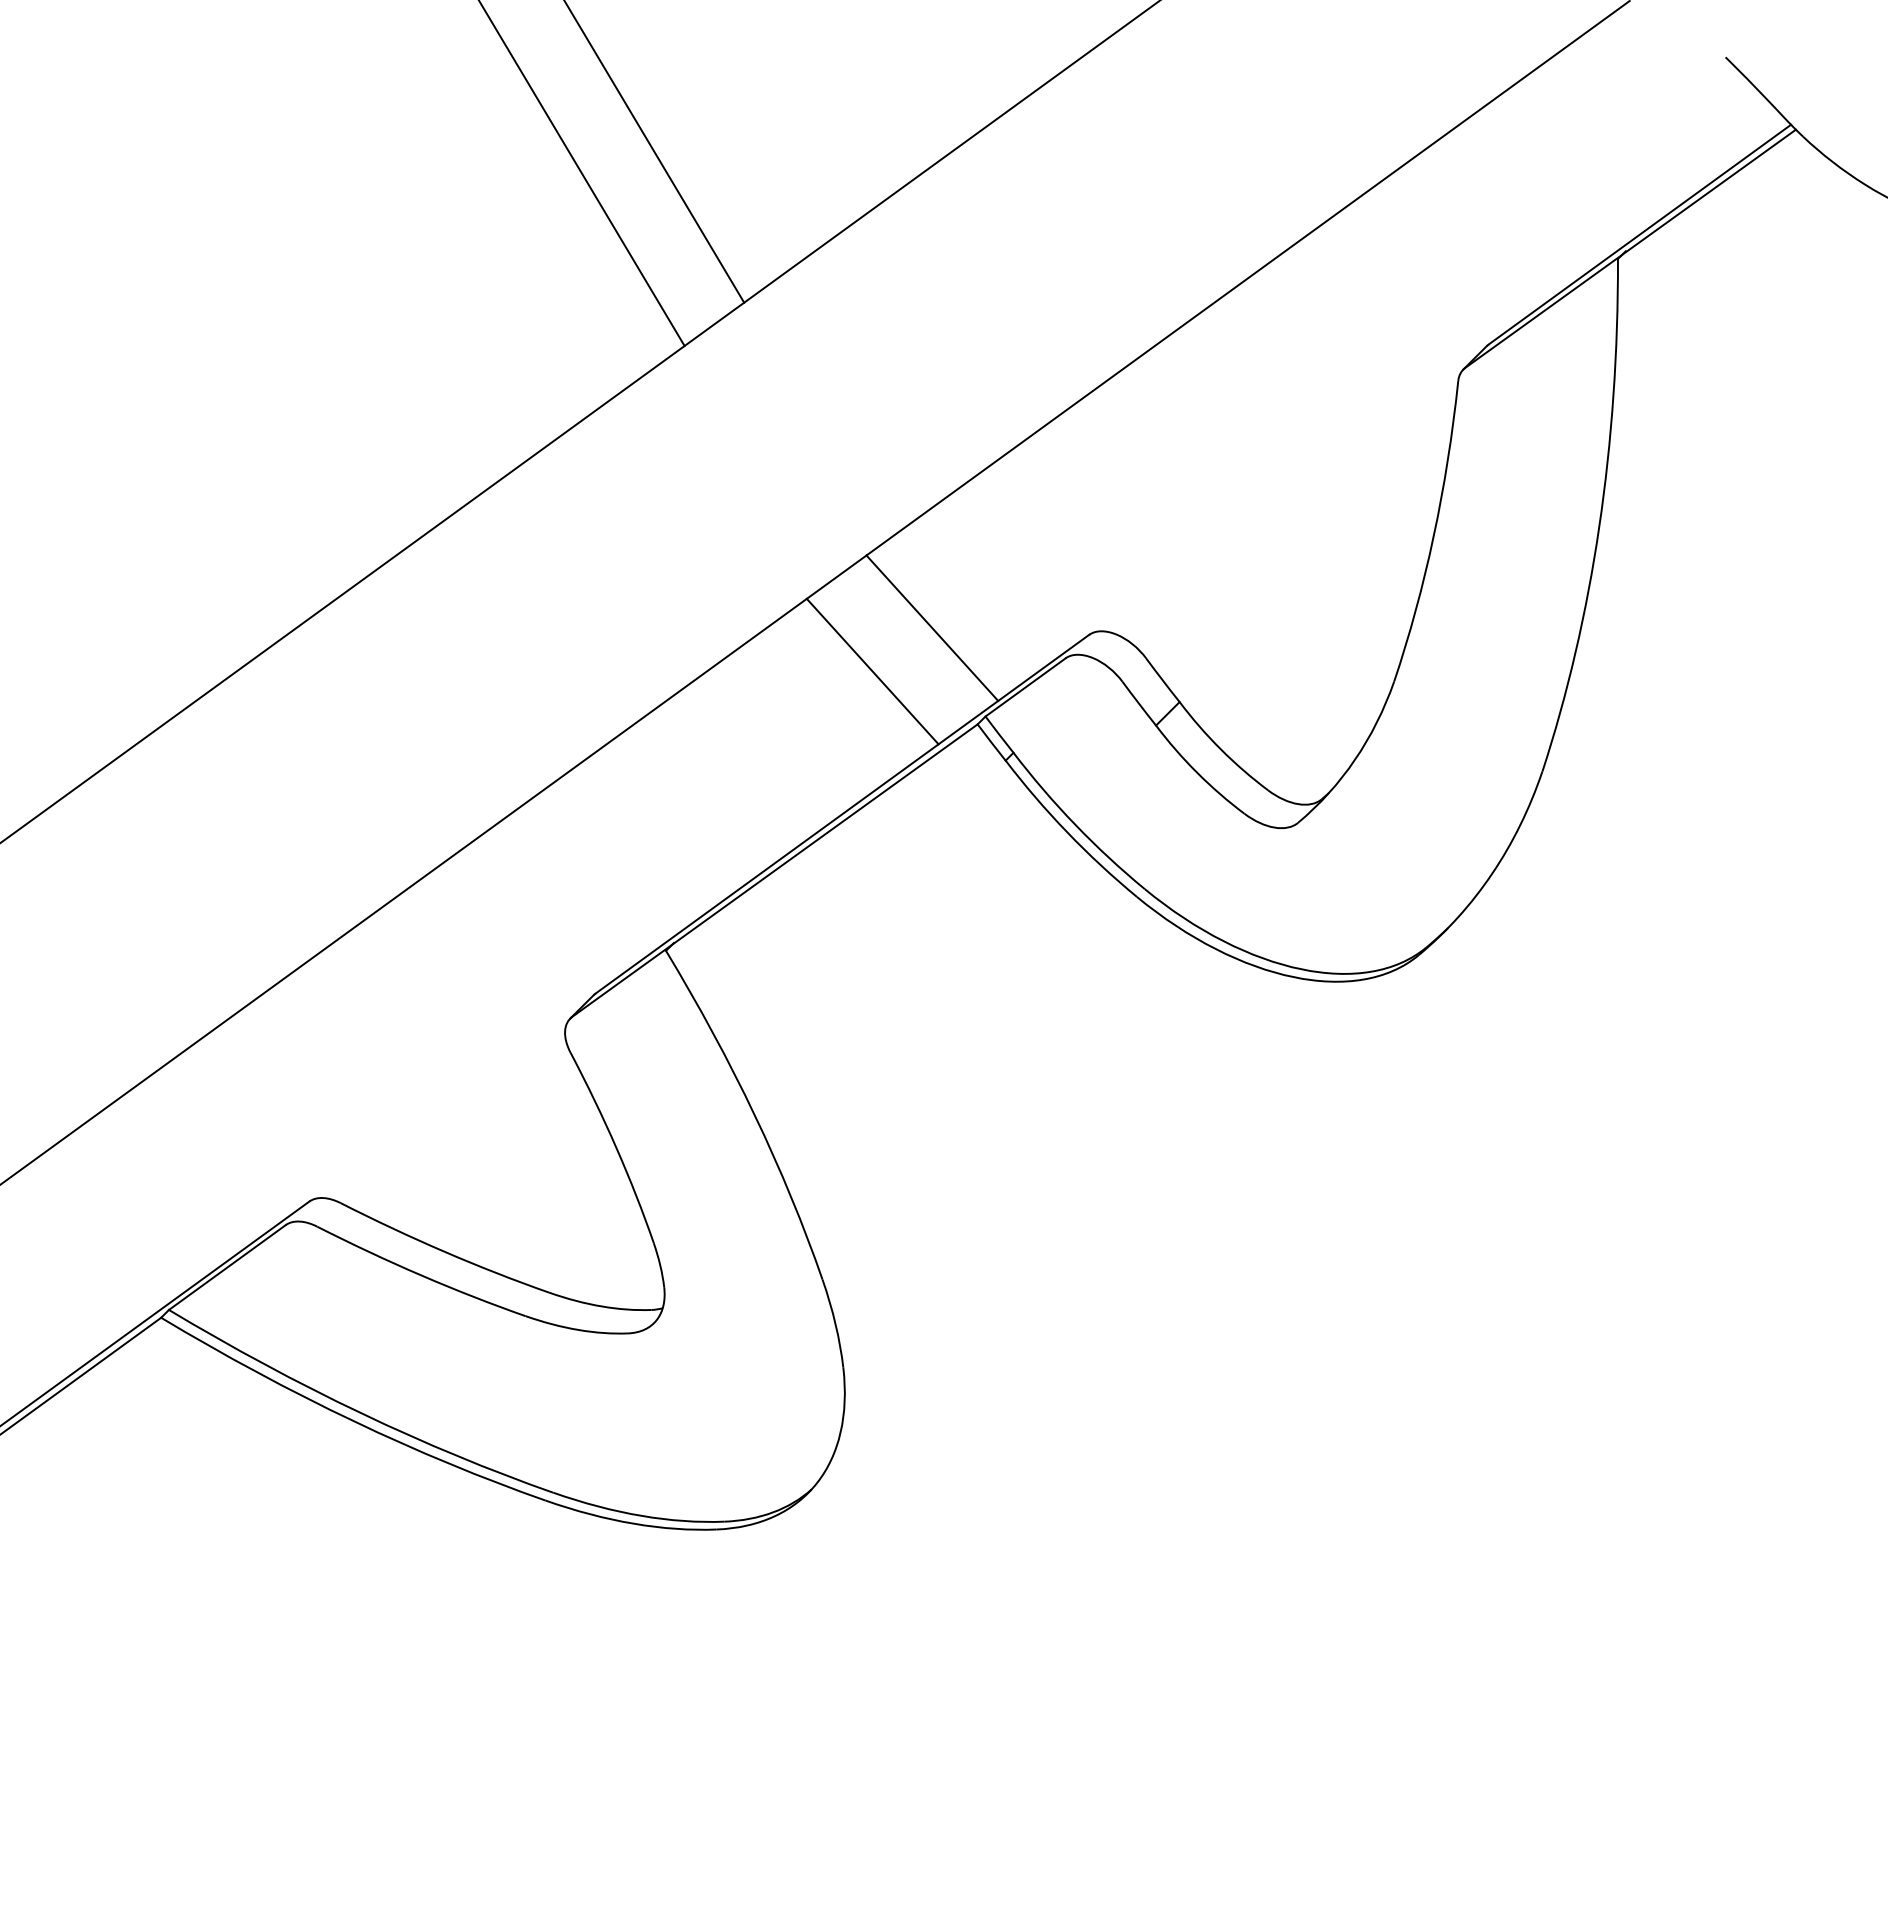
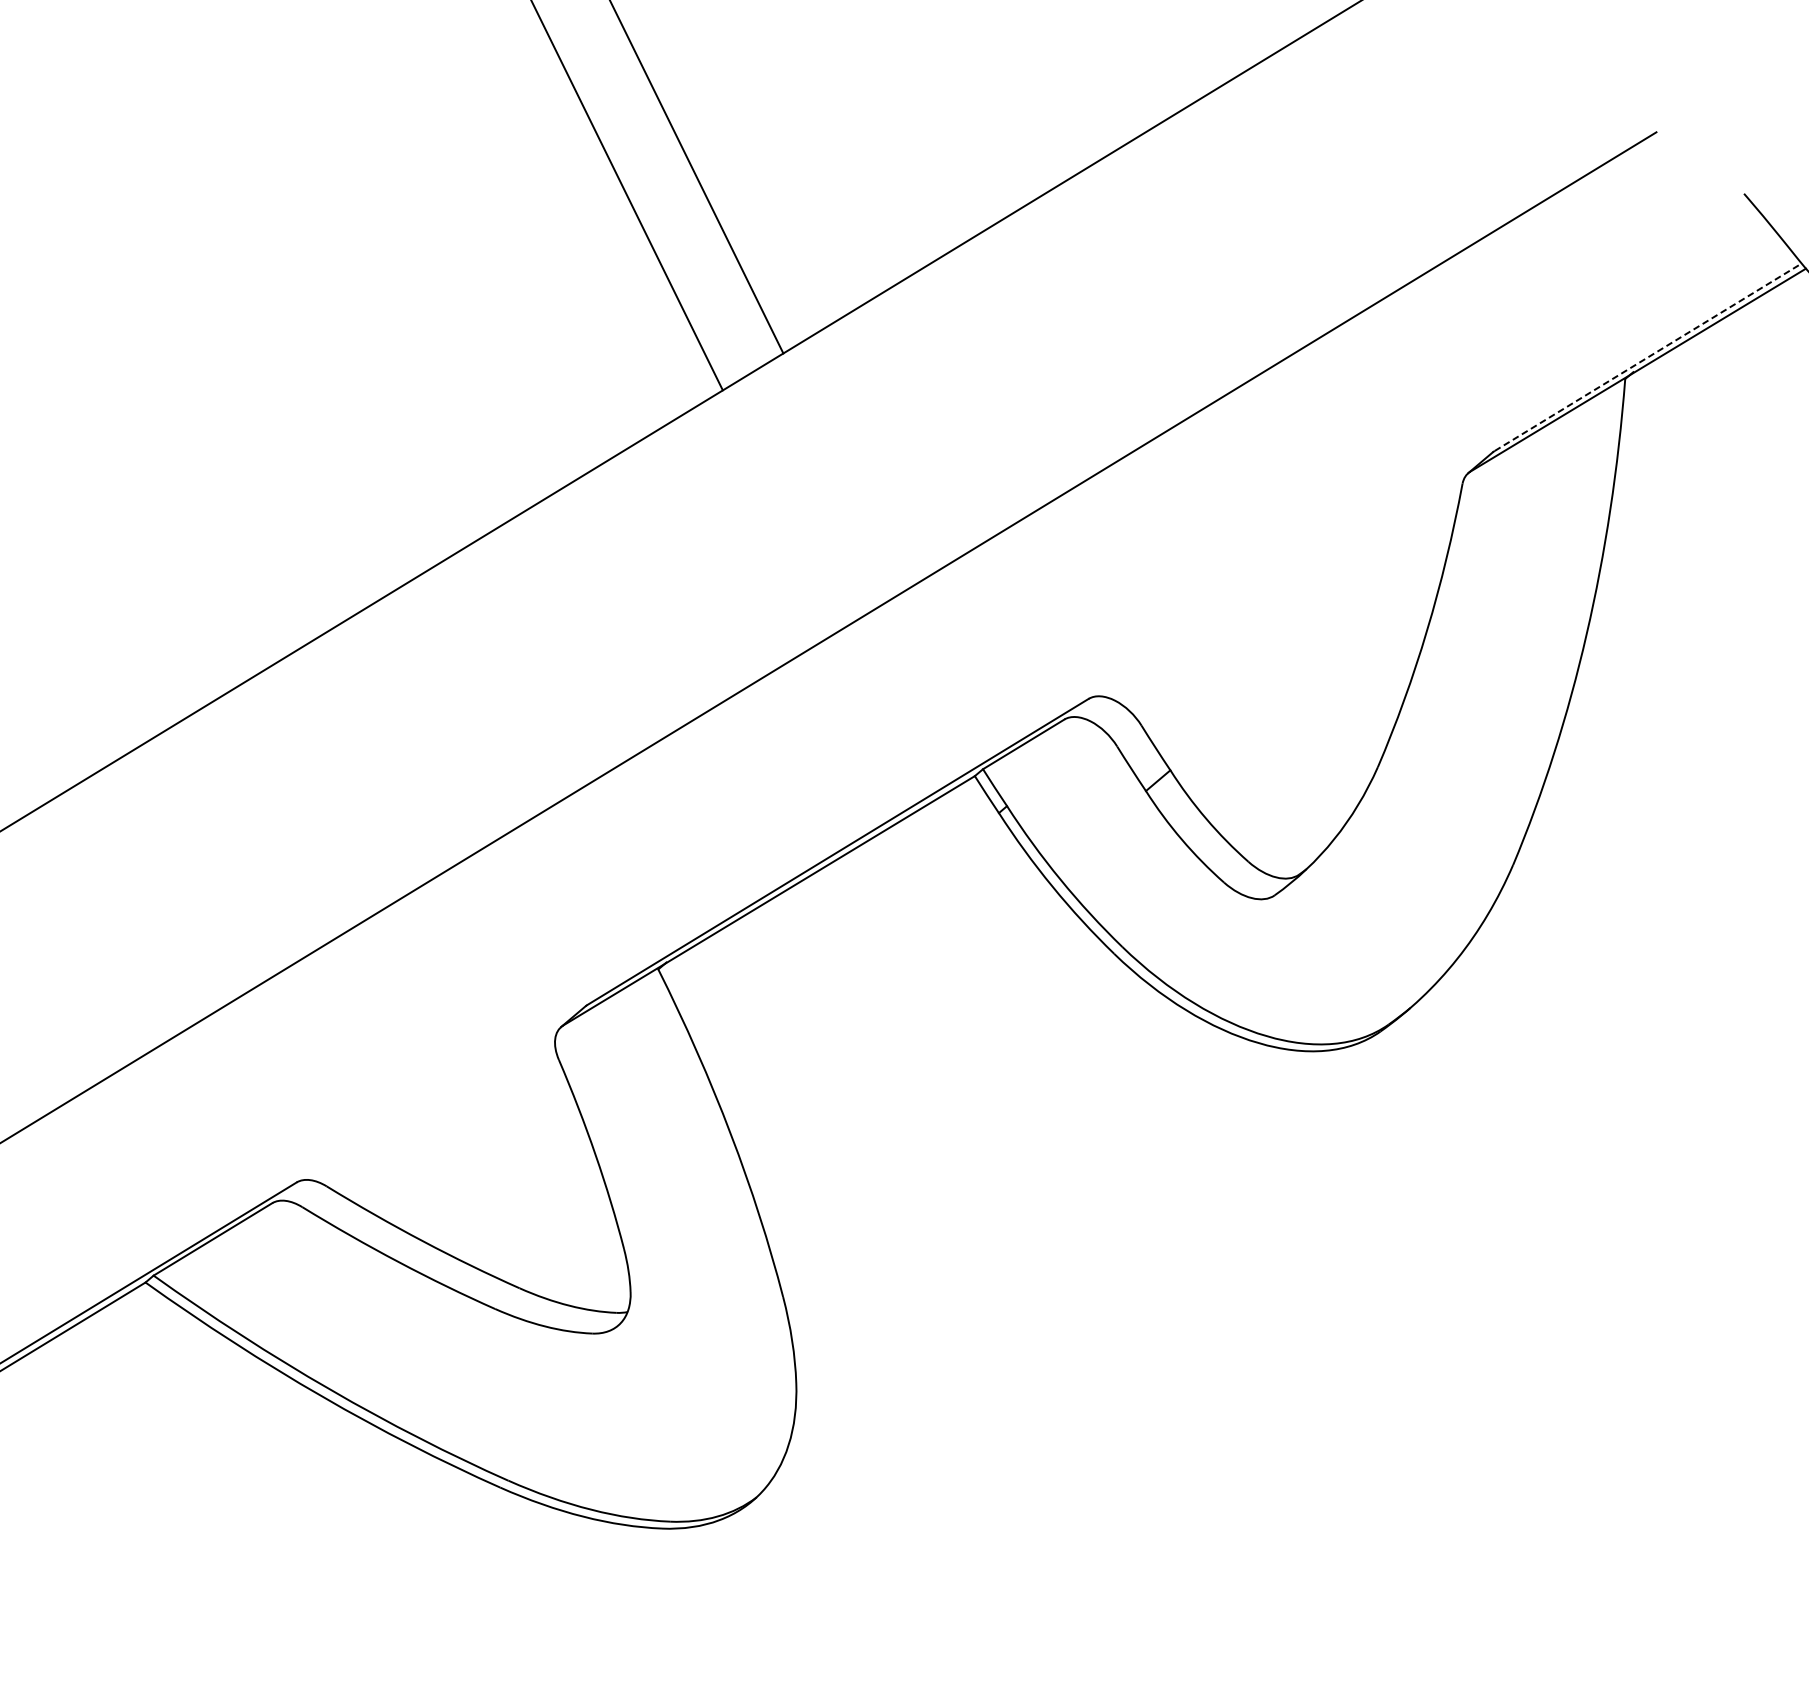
line: (1639, 234) -> (1647, 357), solid -> dashed
line: (932, 627) -> (939, 679), removed
line: (872, 671) -> (878, 717), removed

